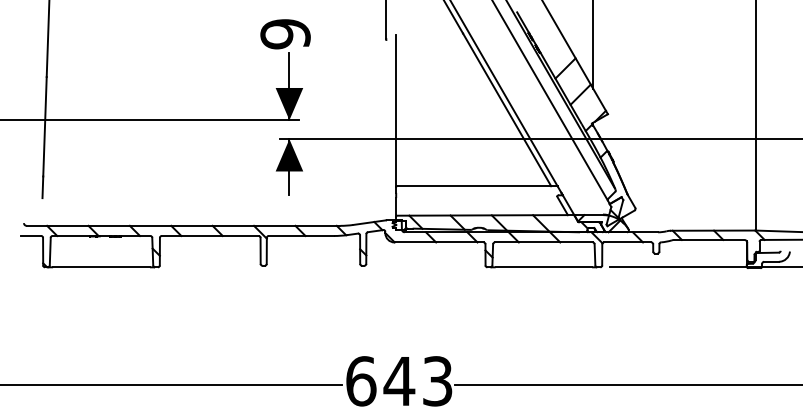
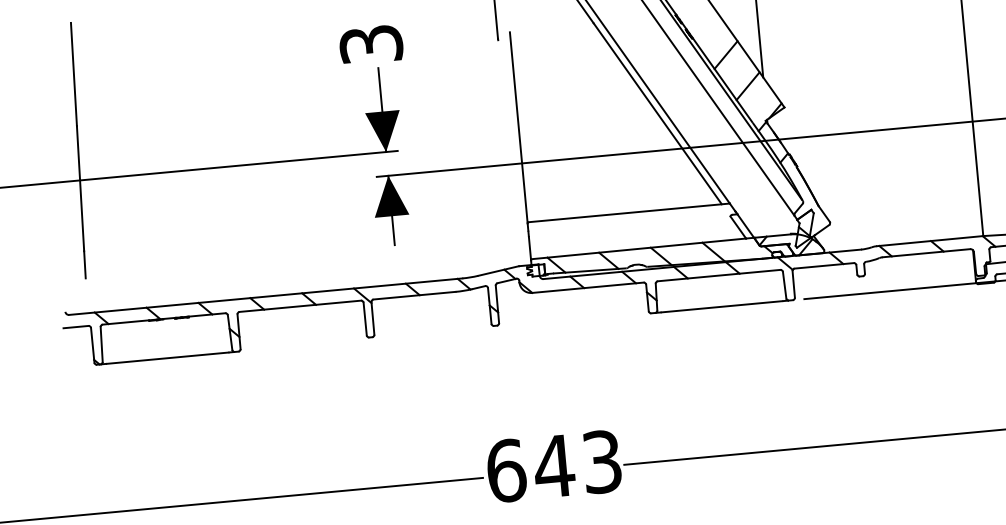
text: (285, 34) -> (371, 45), 9 -> 3

